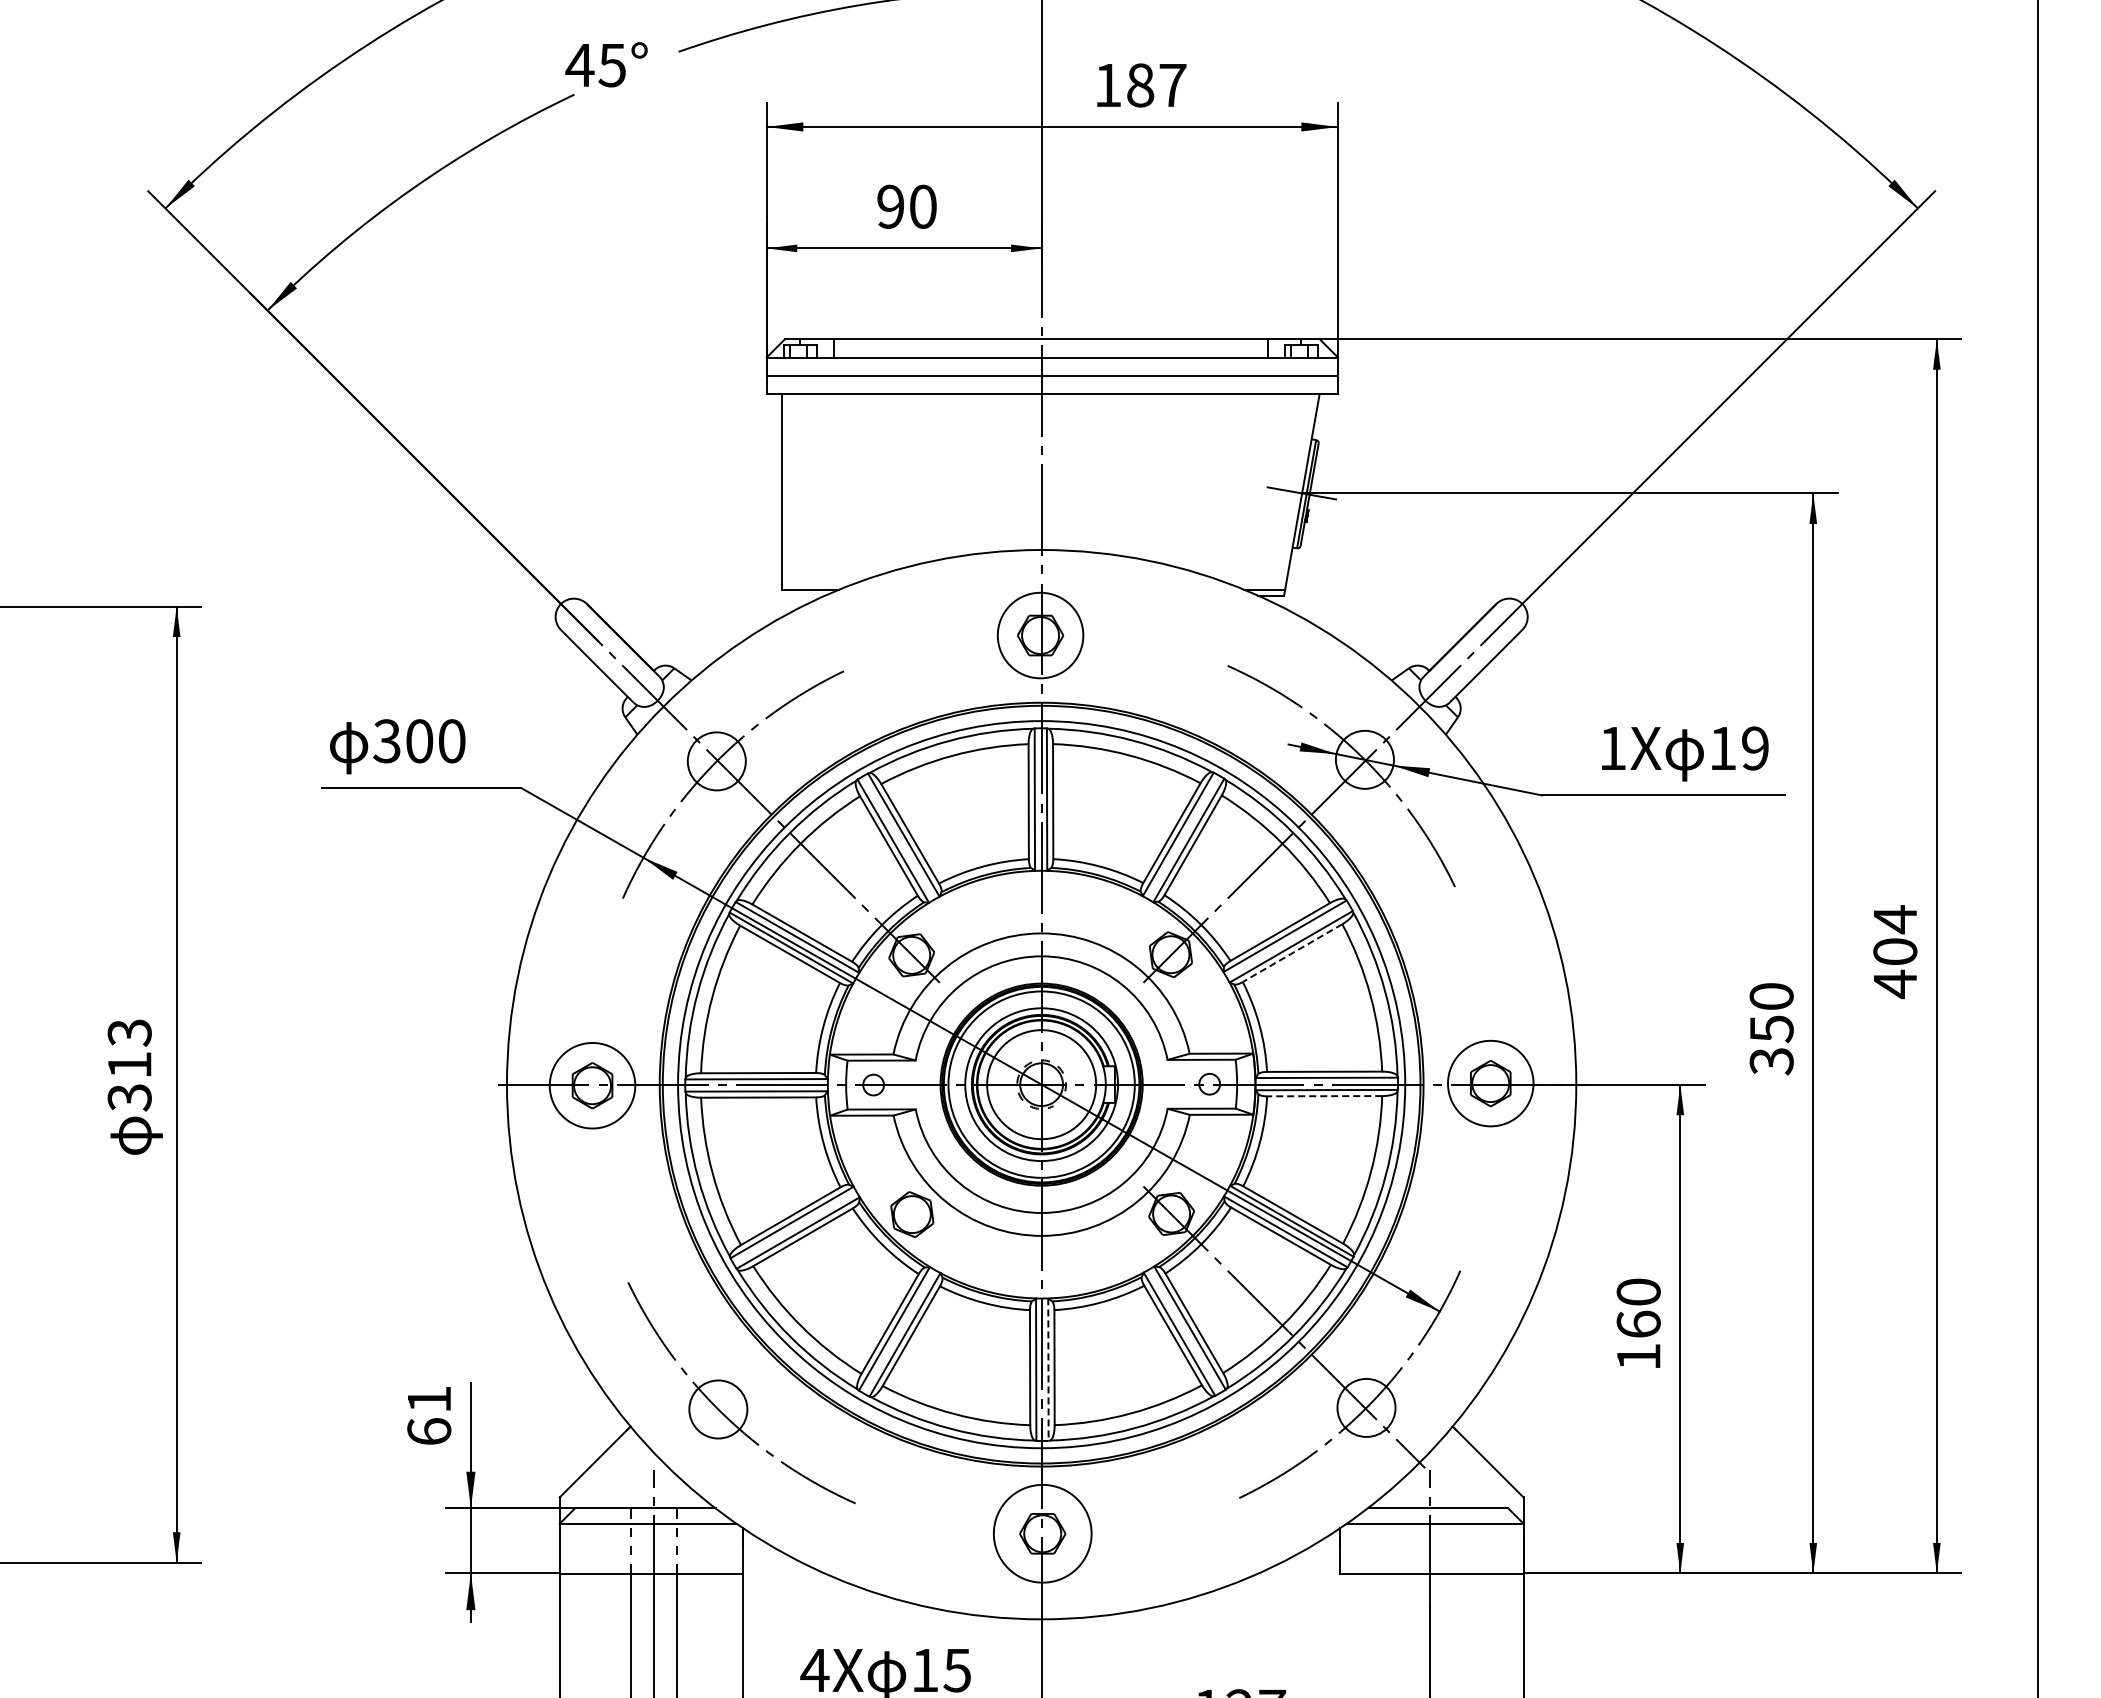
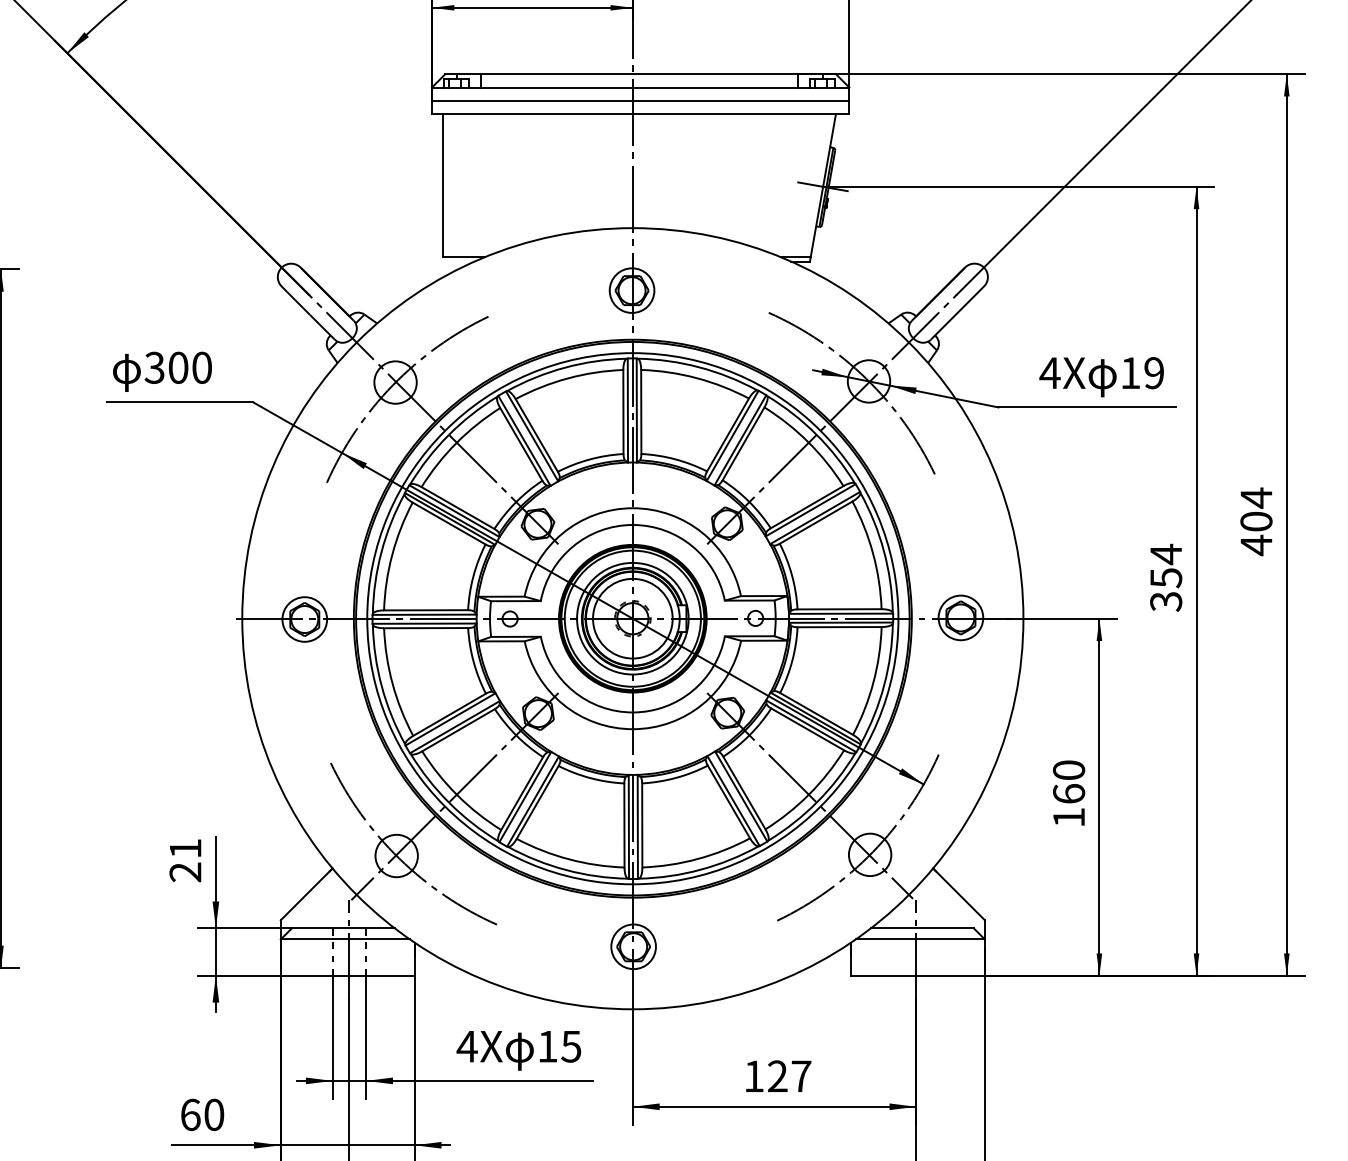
circle: (1040, 635) -> (632, 290), size x0.71
text: (1612, 748) -> (1049, 373), 1X -> 4X
line: (1292, 953) -> (816, 522), dashed -> solid
text: (1771, 996) -> (1166, 554), 350 -> 354
circle: (1490, 1083) -> (960, 617), size x0.71
circle: (592, 1085) -> (304, 619), size x0.71
line: (1324, 1096) -> (839, 627), dashed -> solid
line: (797, 1328) -> (454, 796), added
line: (1048, 1370) -> (637, 827), dashed -> solid
text: (429, 1431) -> (185, 872), 61 -> 21
circle: (1042, 1533) -> (633, 946), size x0.62

